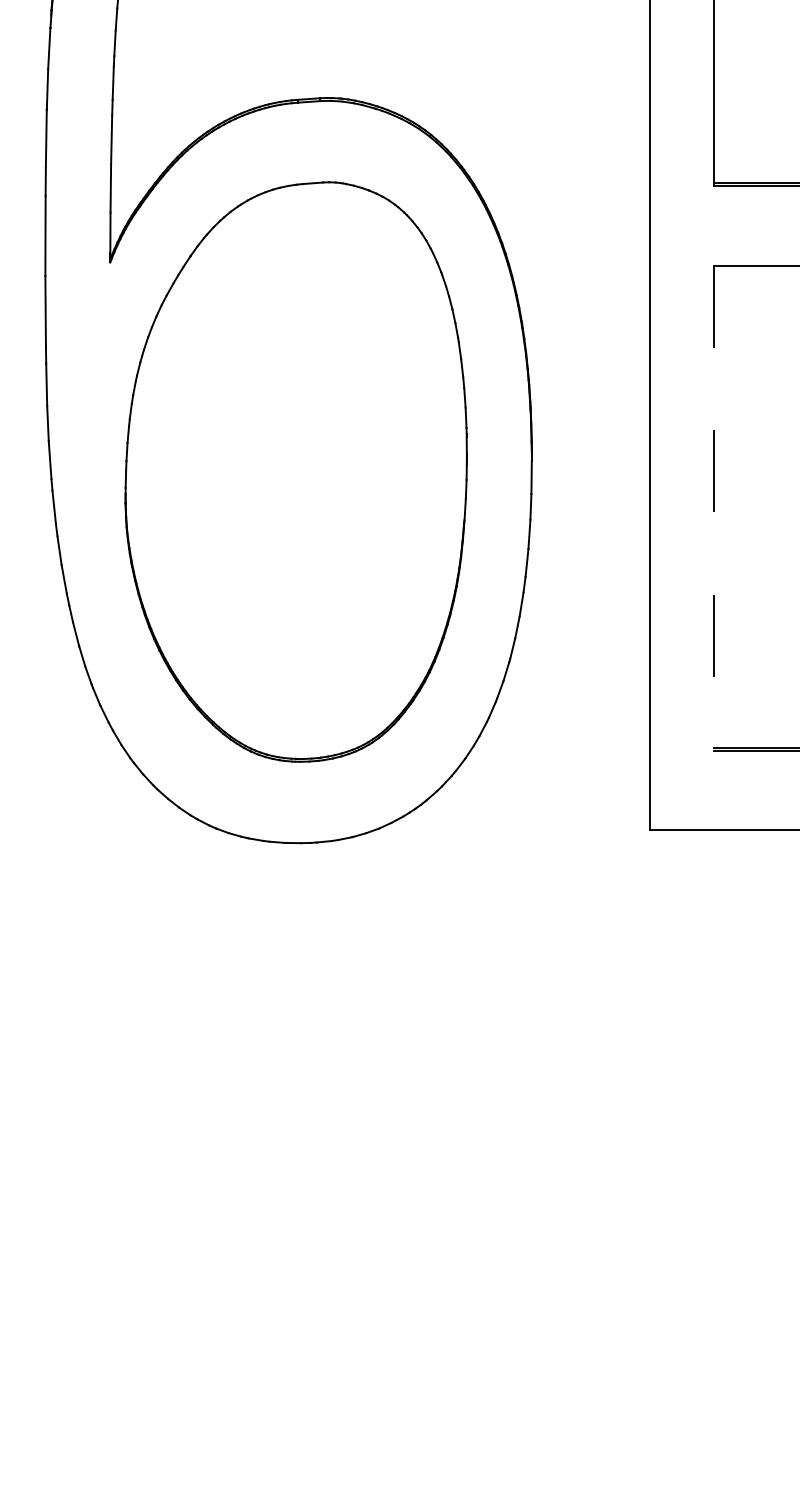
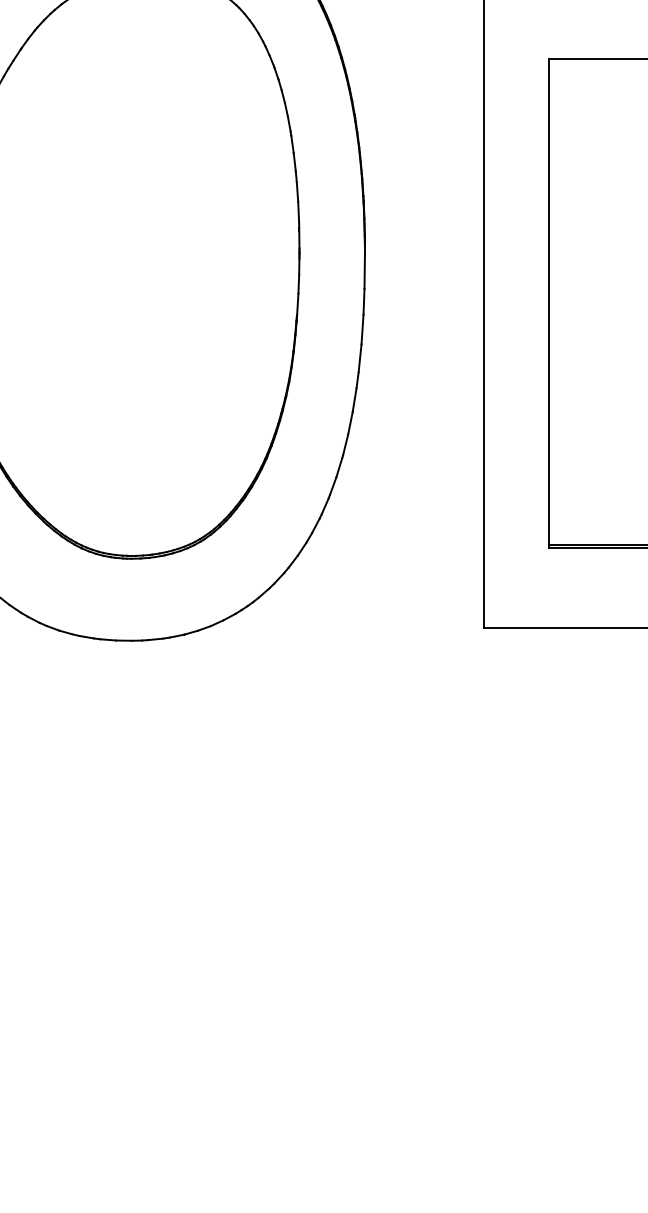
line: (714, 508) -> (549, 303), dashed -> solid

